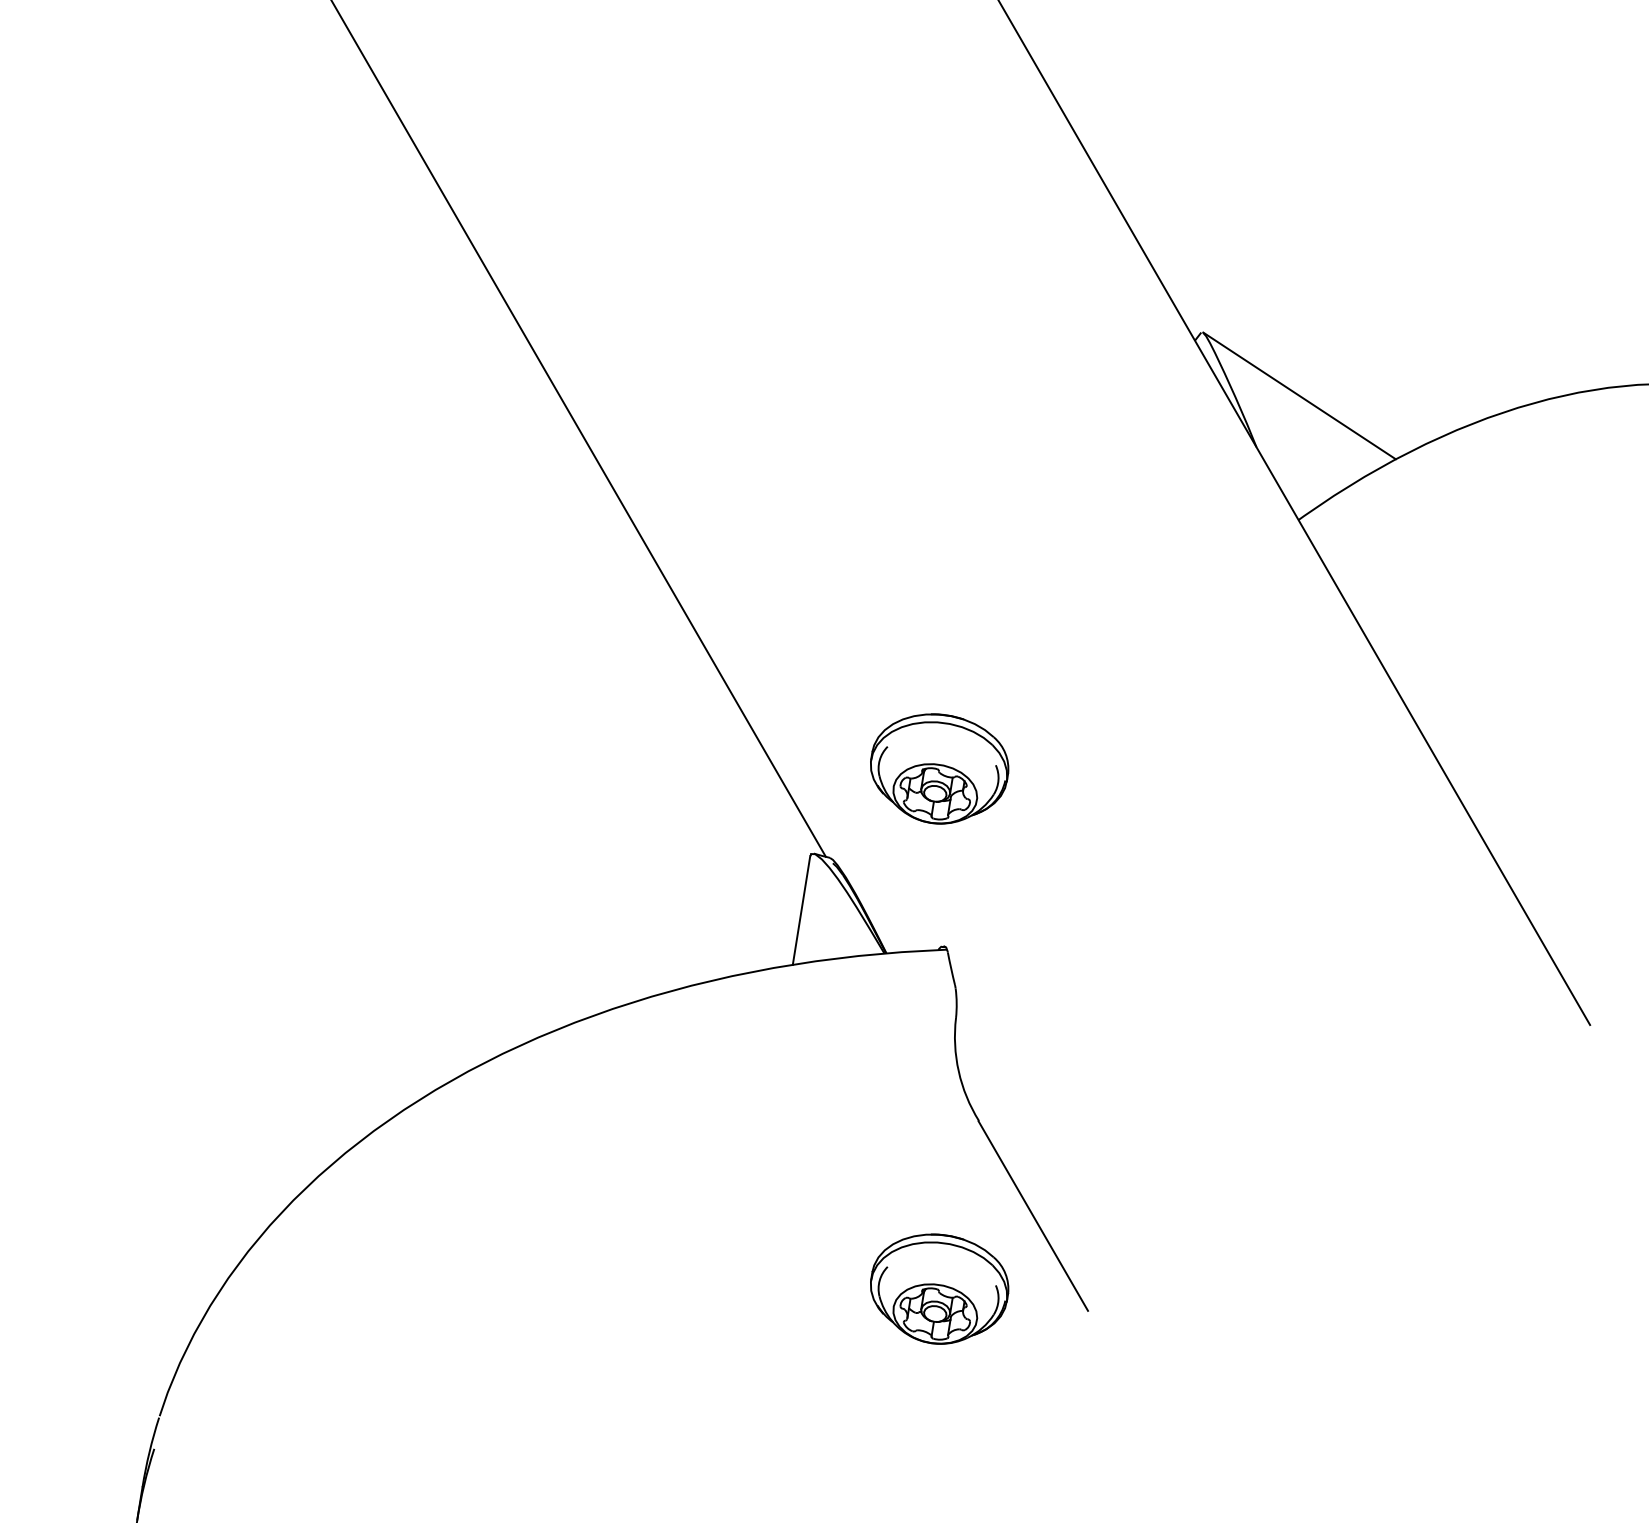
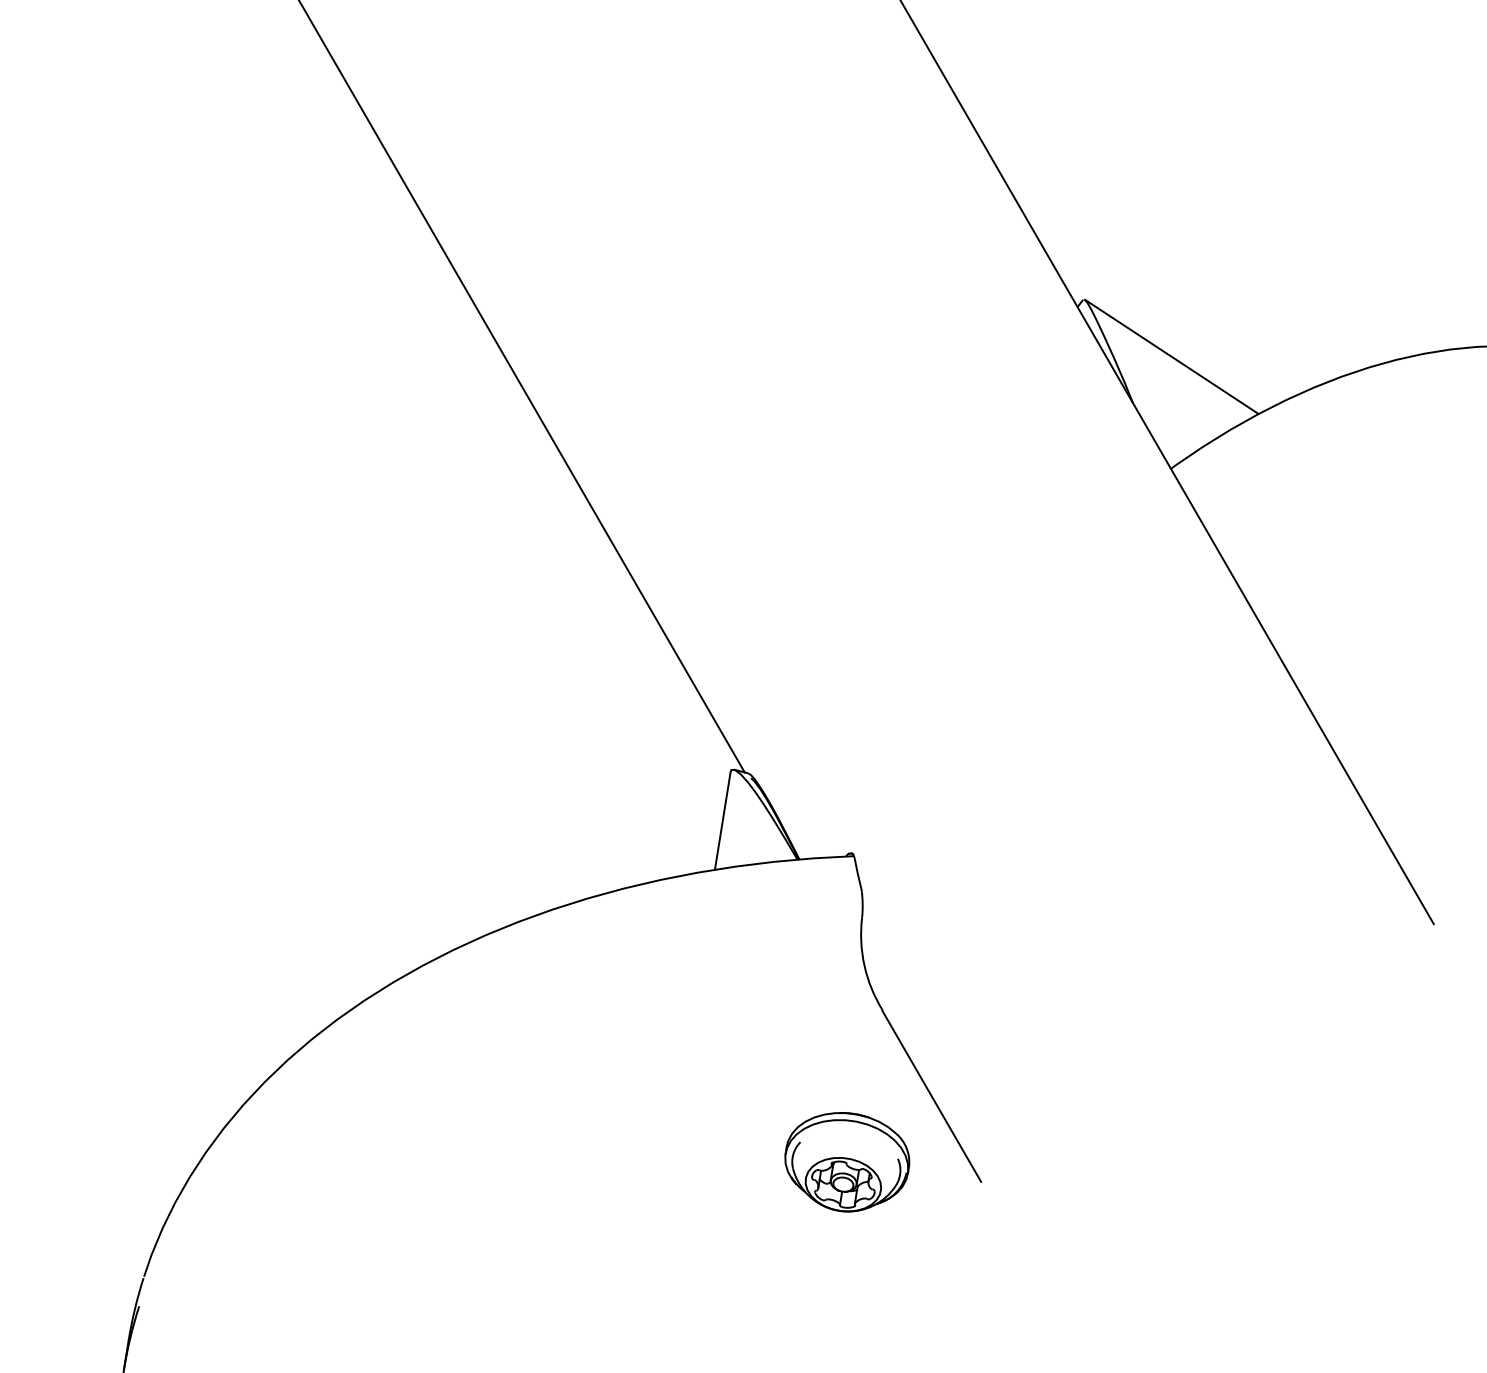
part: (939, 769) -> (847, 693), removed

